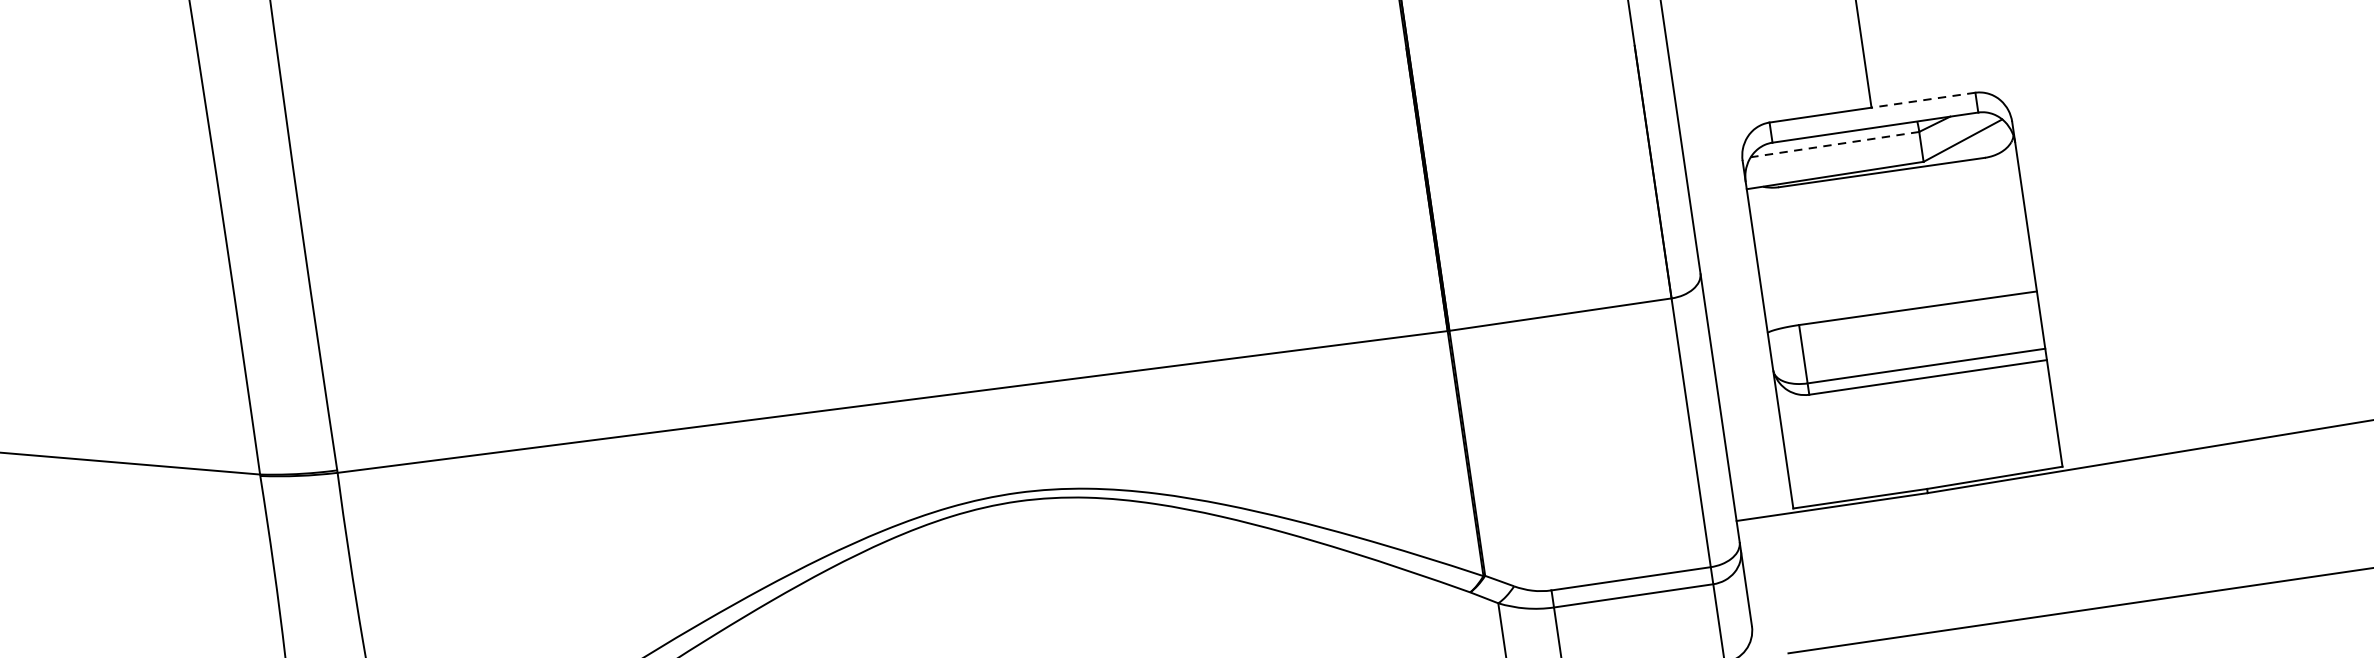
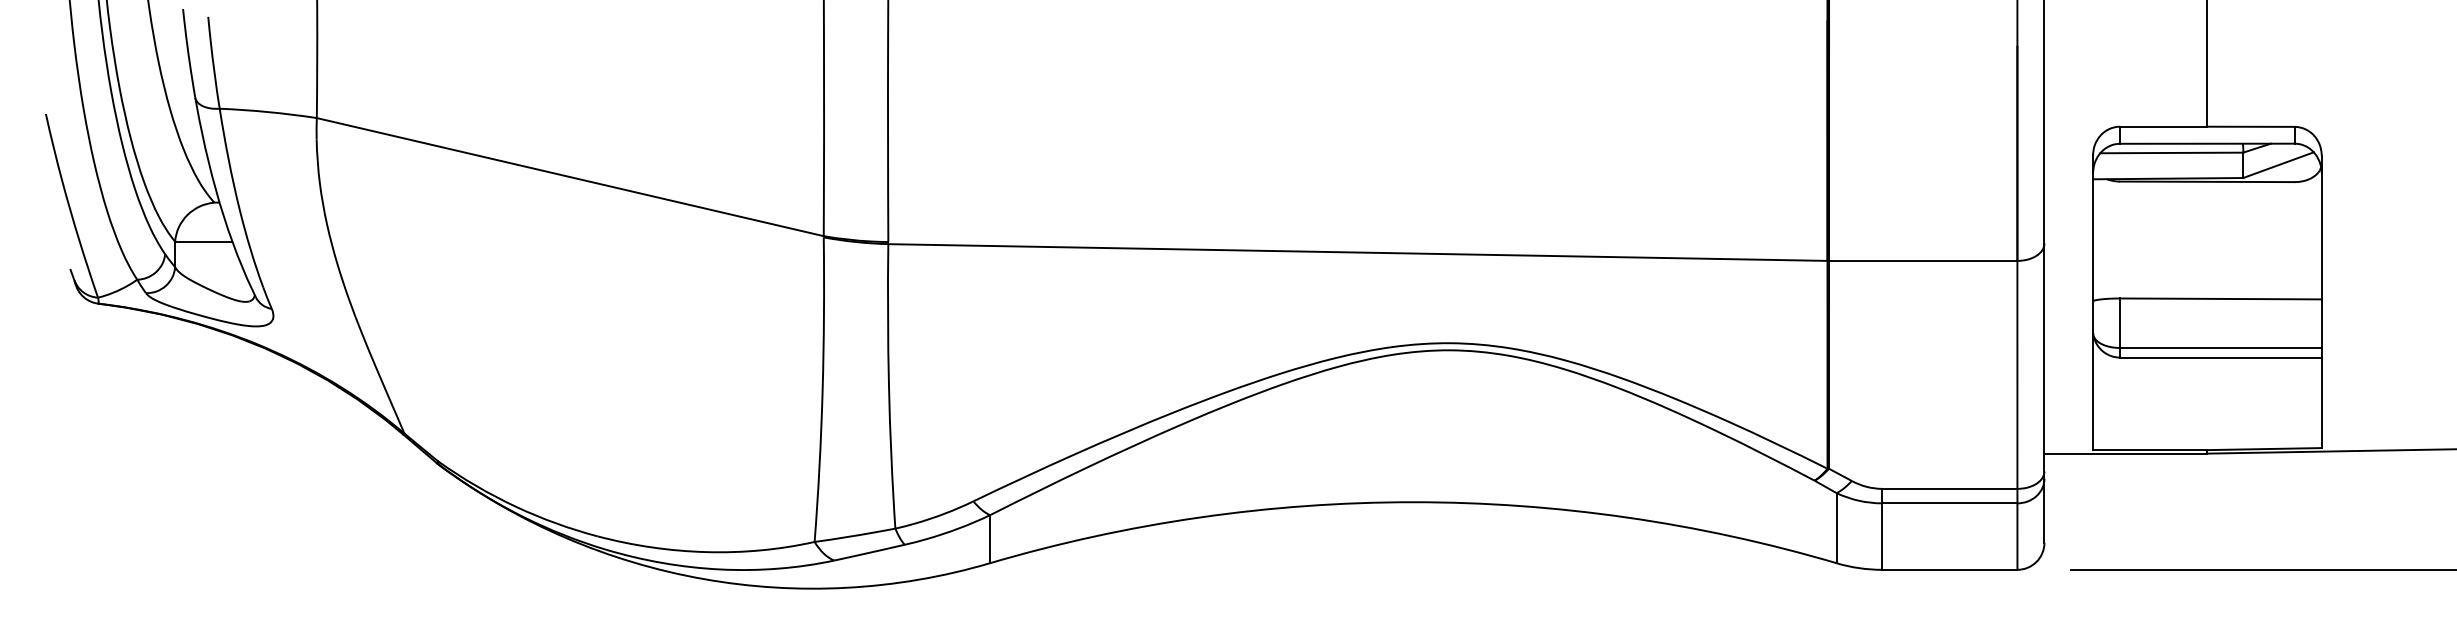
line: (1923, 99) -> (2250, 126), dashed -> solid
line: (1834, 144) -> (2171, 152), dashed -> solid

